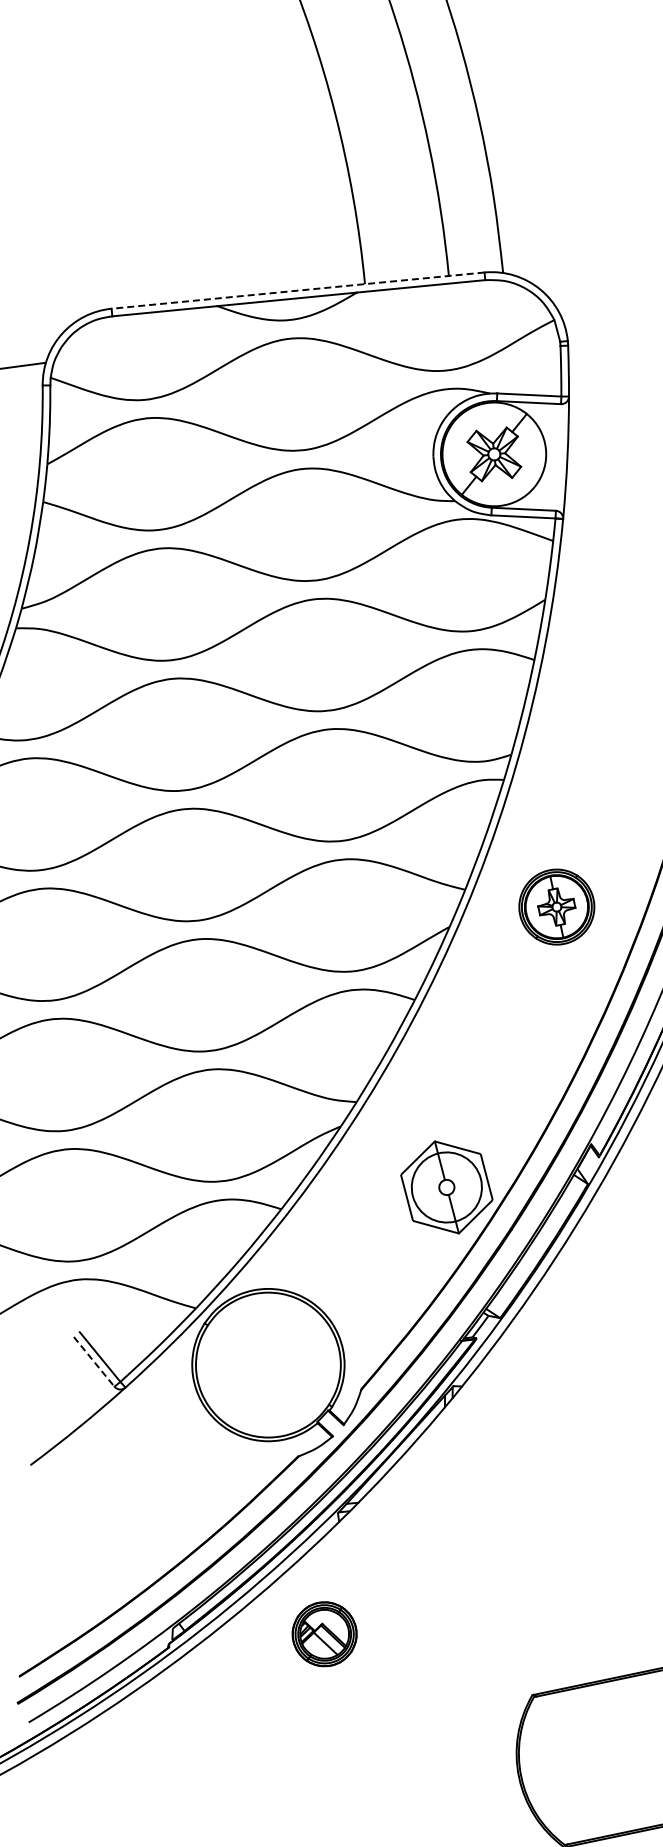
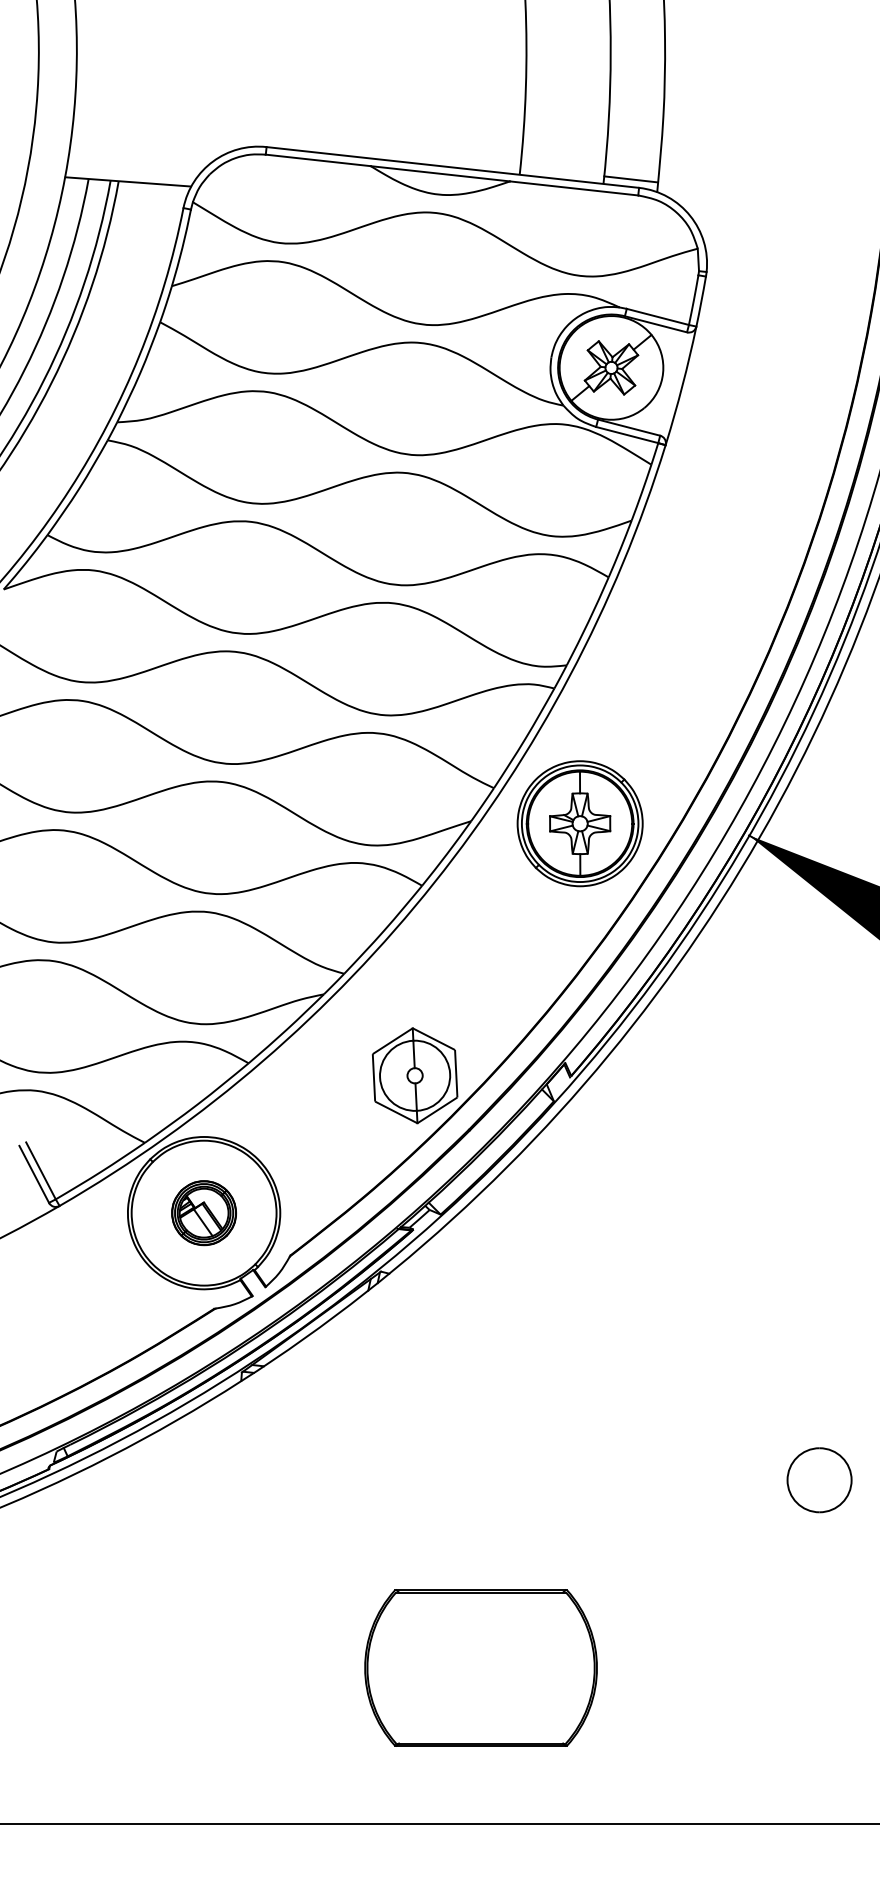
line: (475, 265) -> (631, 179), added
line: (297, 290) -> (452, 167), dashed -> solid
part: (556, 906) -> (579, 823), size x1.67
line: (94, 1361) -> (34, 1174), dashed -> solid
part: (324, 1634) -> (203, 1213), moved

